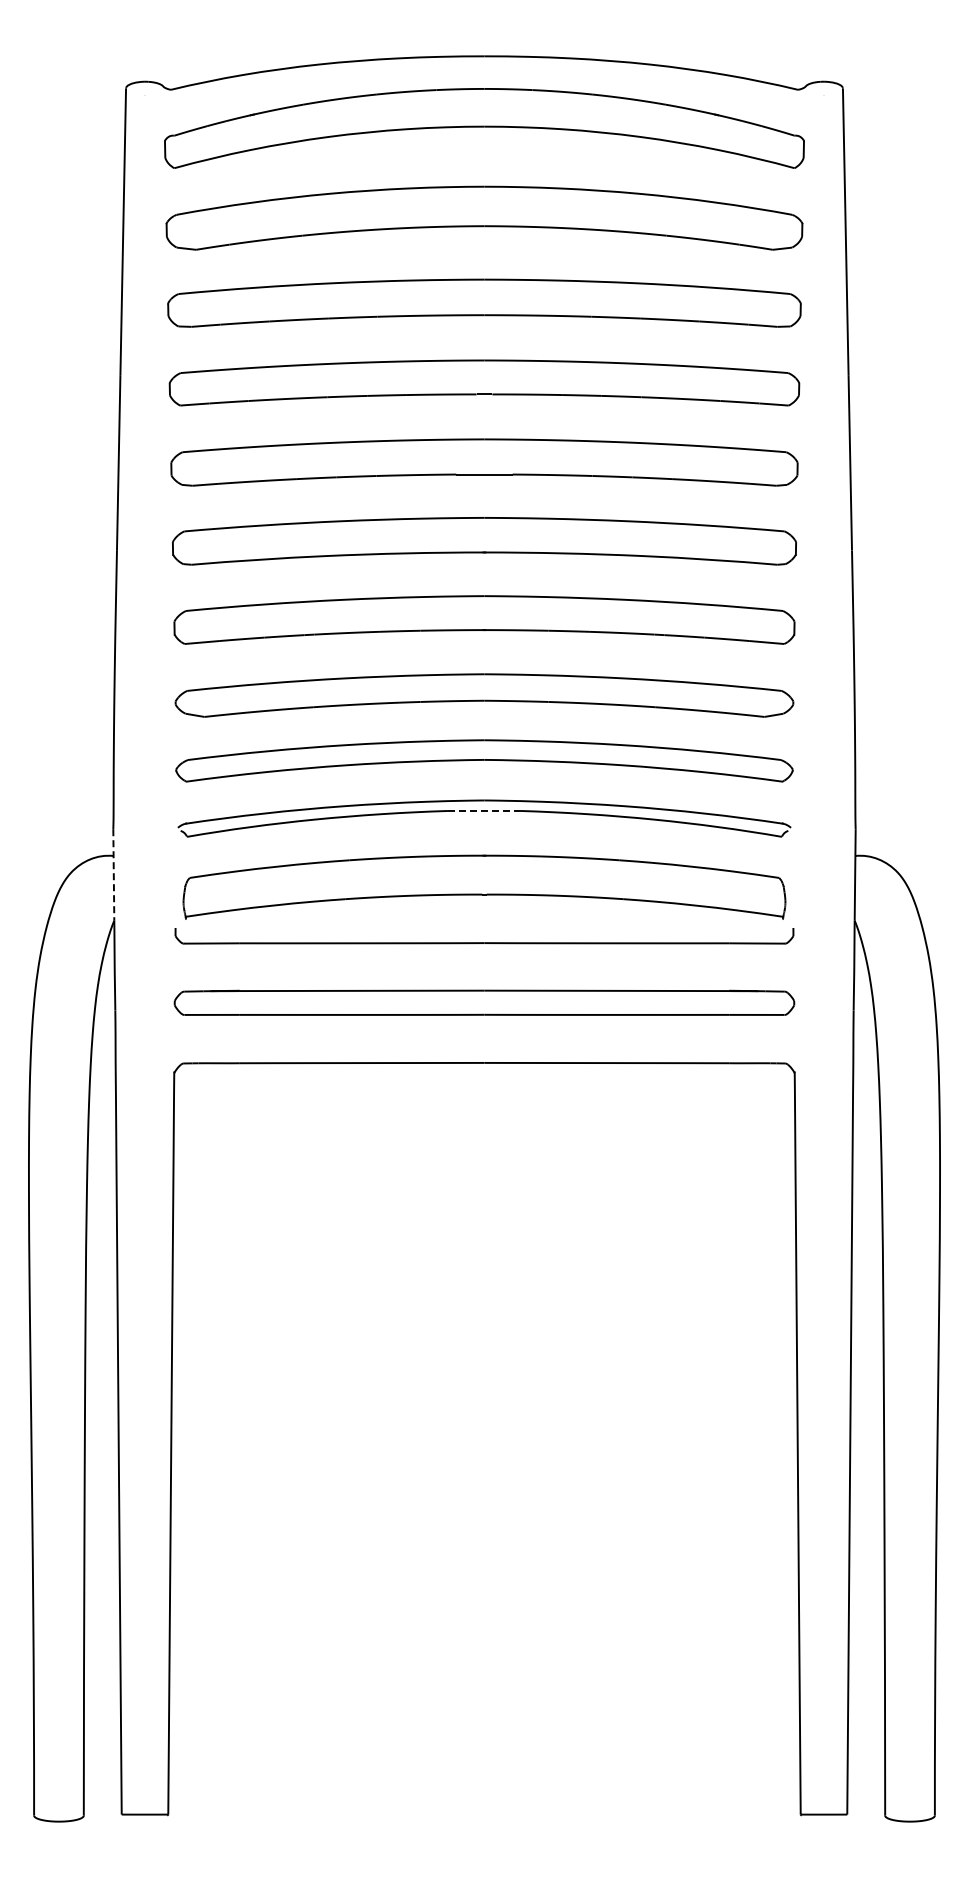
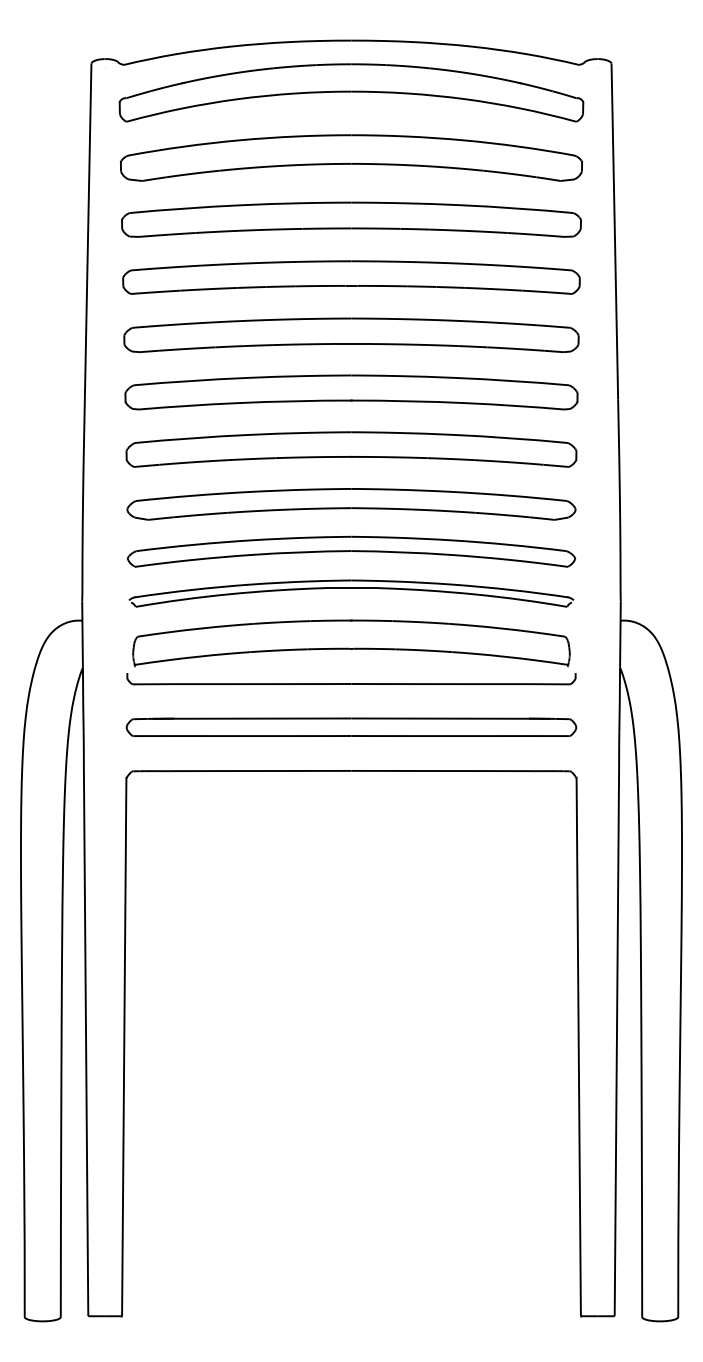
line: (484, 810) -> (351, 587), dashed -> solid
line: (113, 874) -> (82, 634), dashed -> solid

